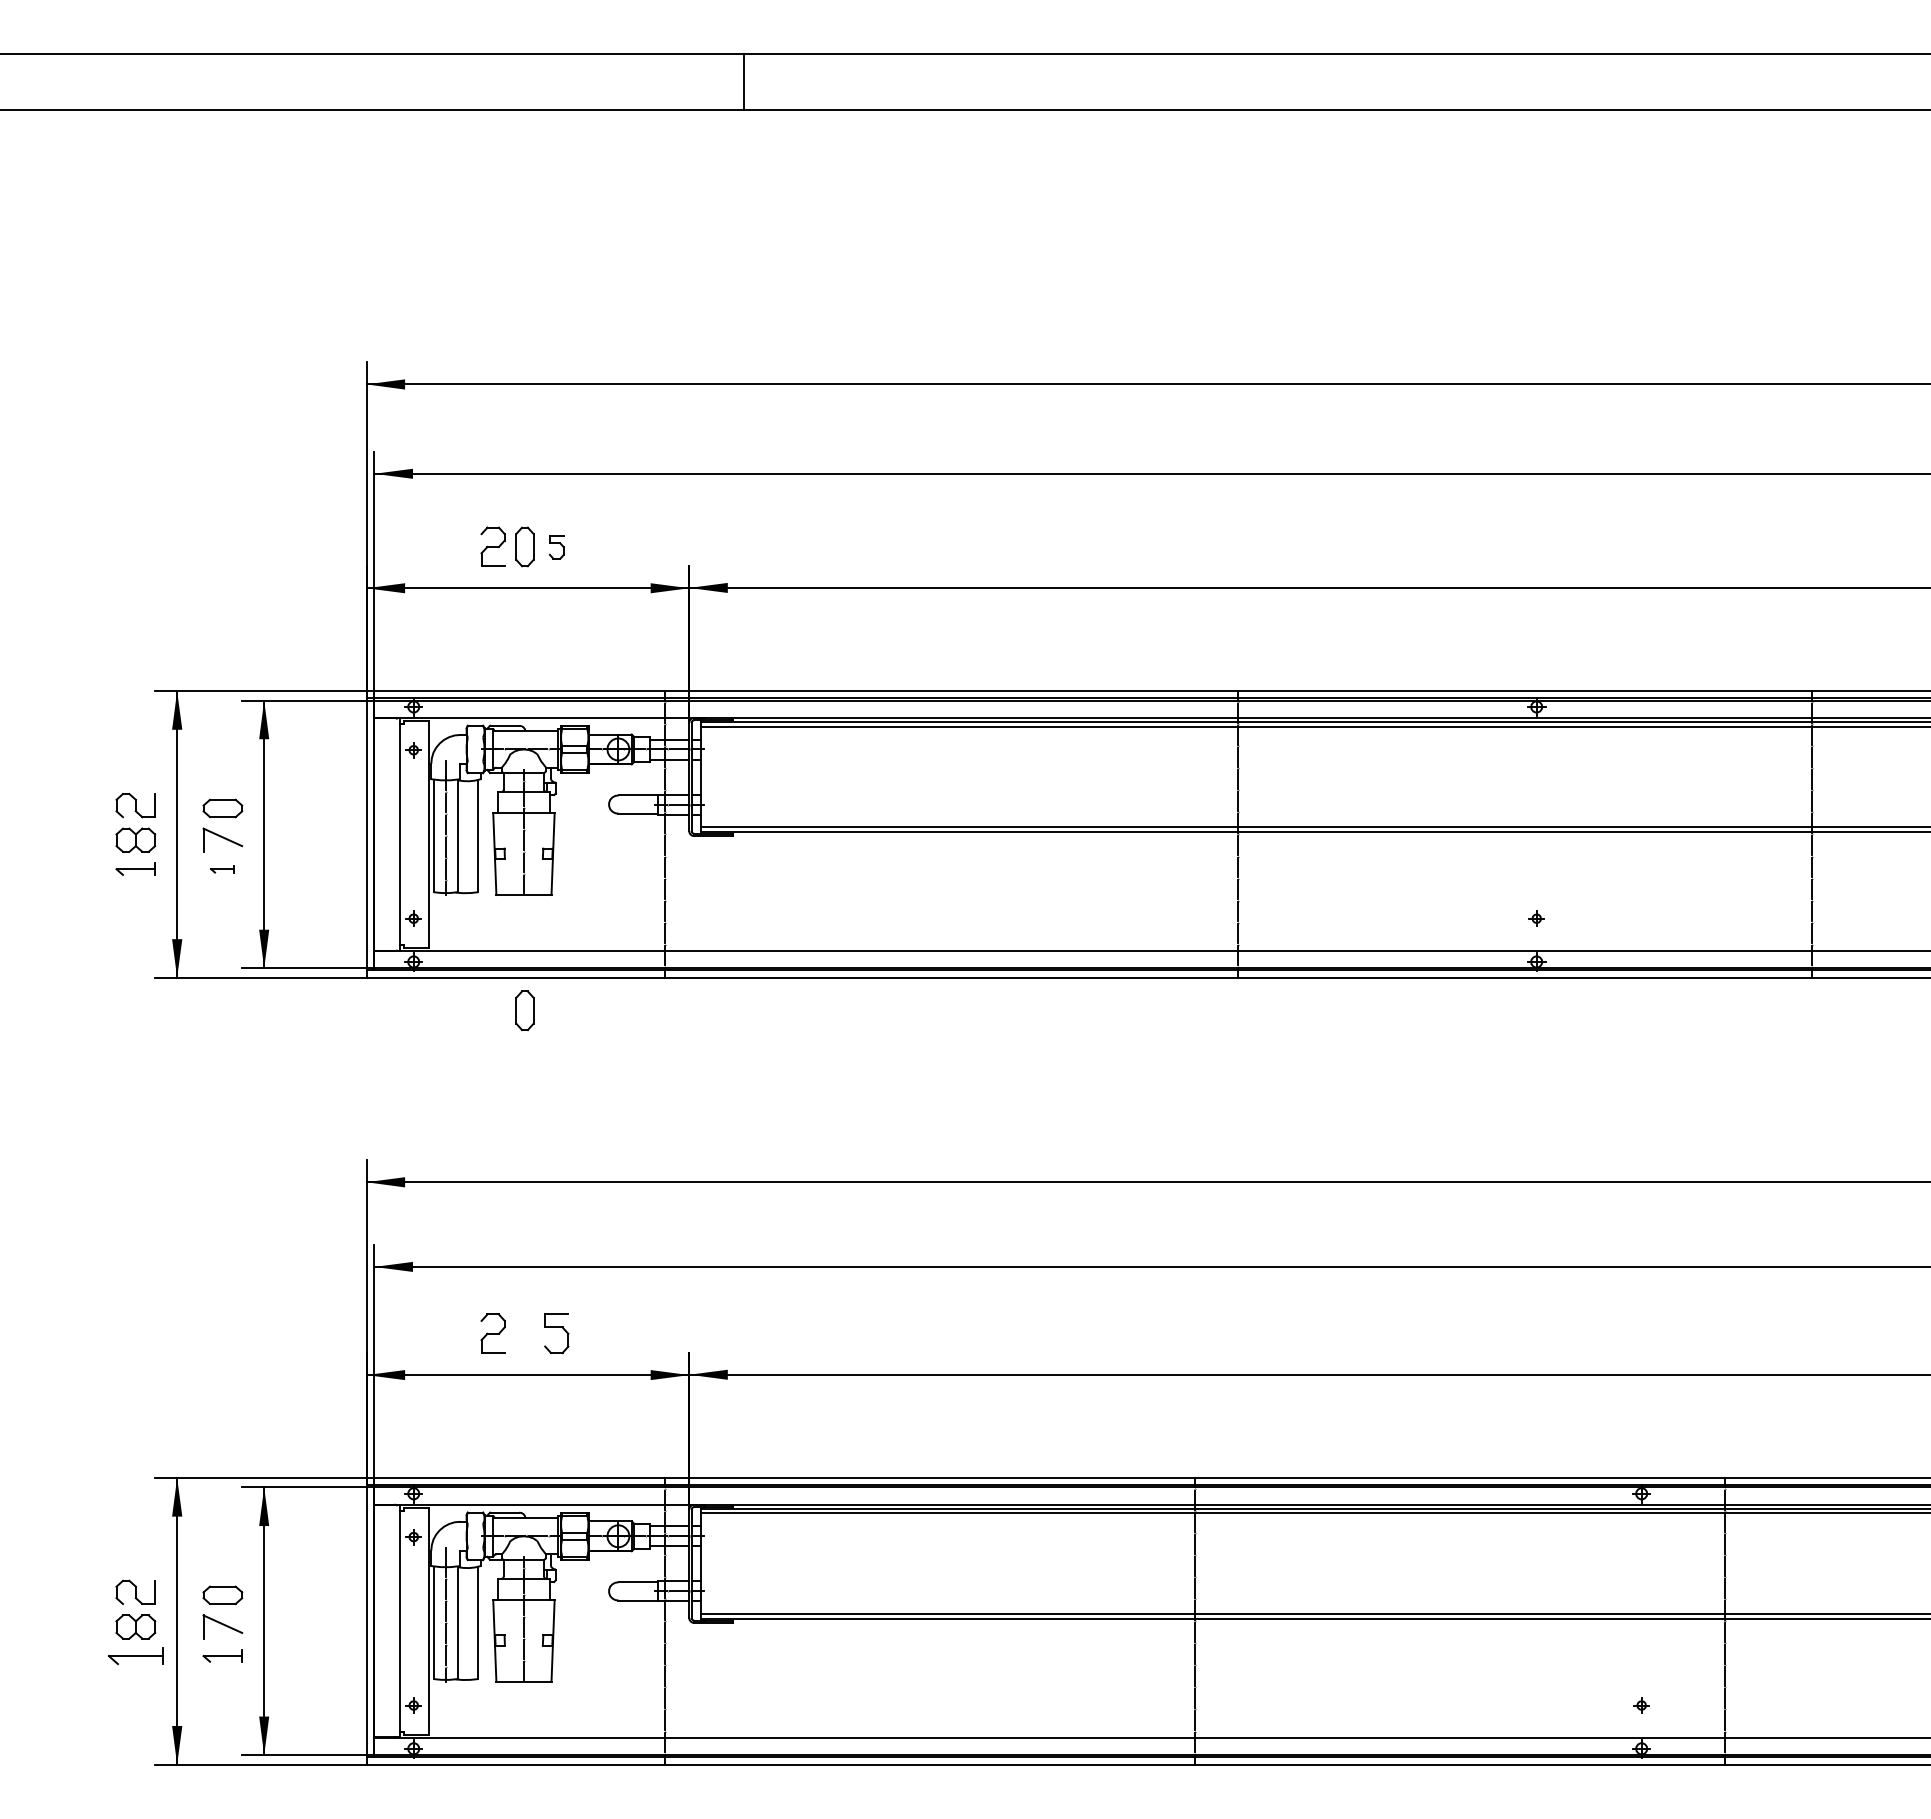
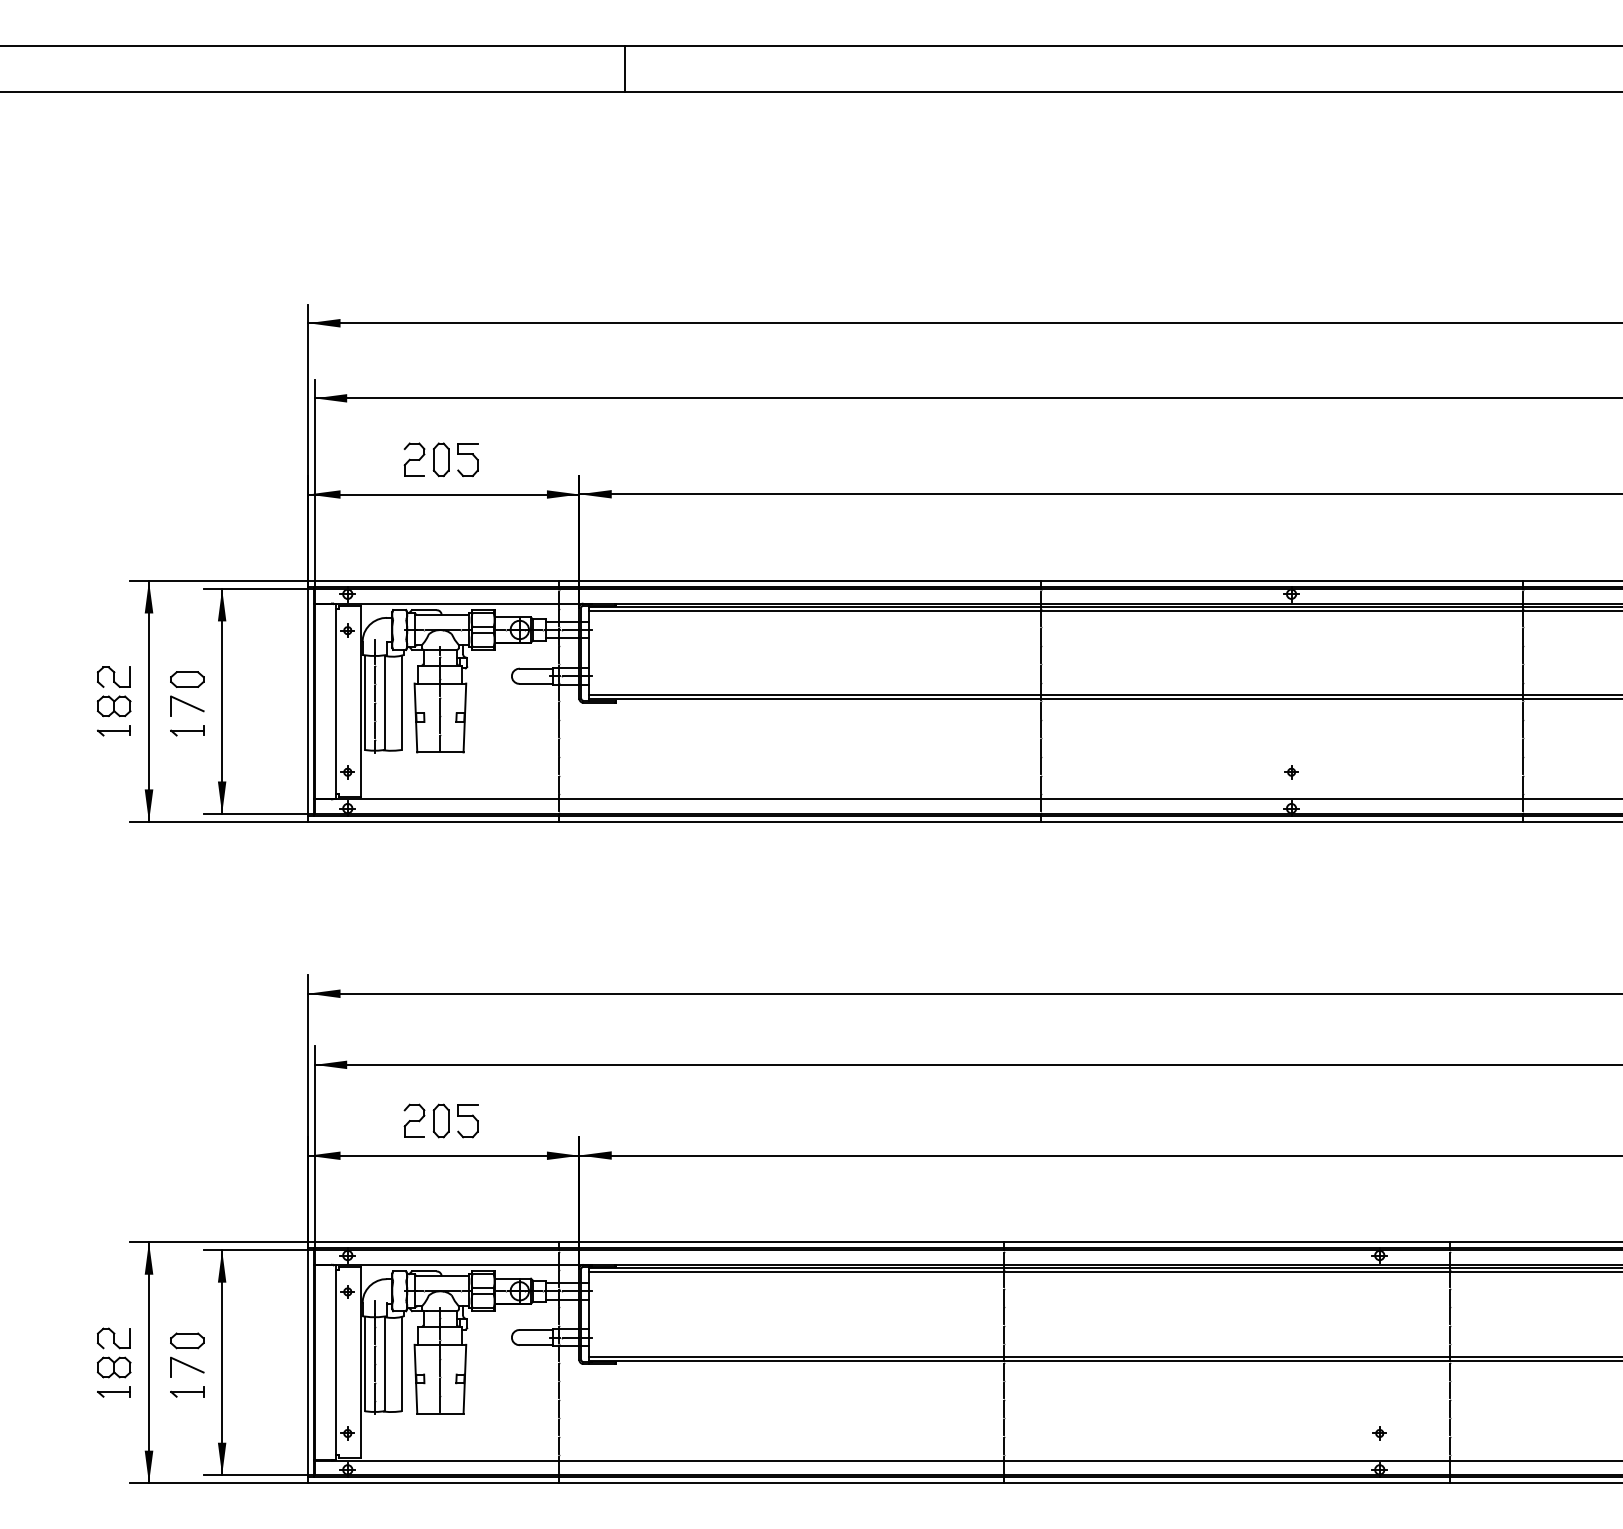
part: (556, 547) -> (467, 460), size x1.67
part: (222, 868) -> (187, 730), size x1.67
part: (524, 1010) -> (440, 1120), moved
part: (135, 1655) -> (113, 1391), size x0.71

